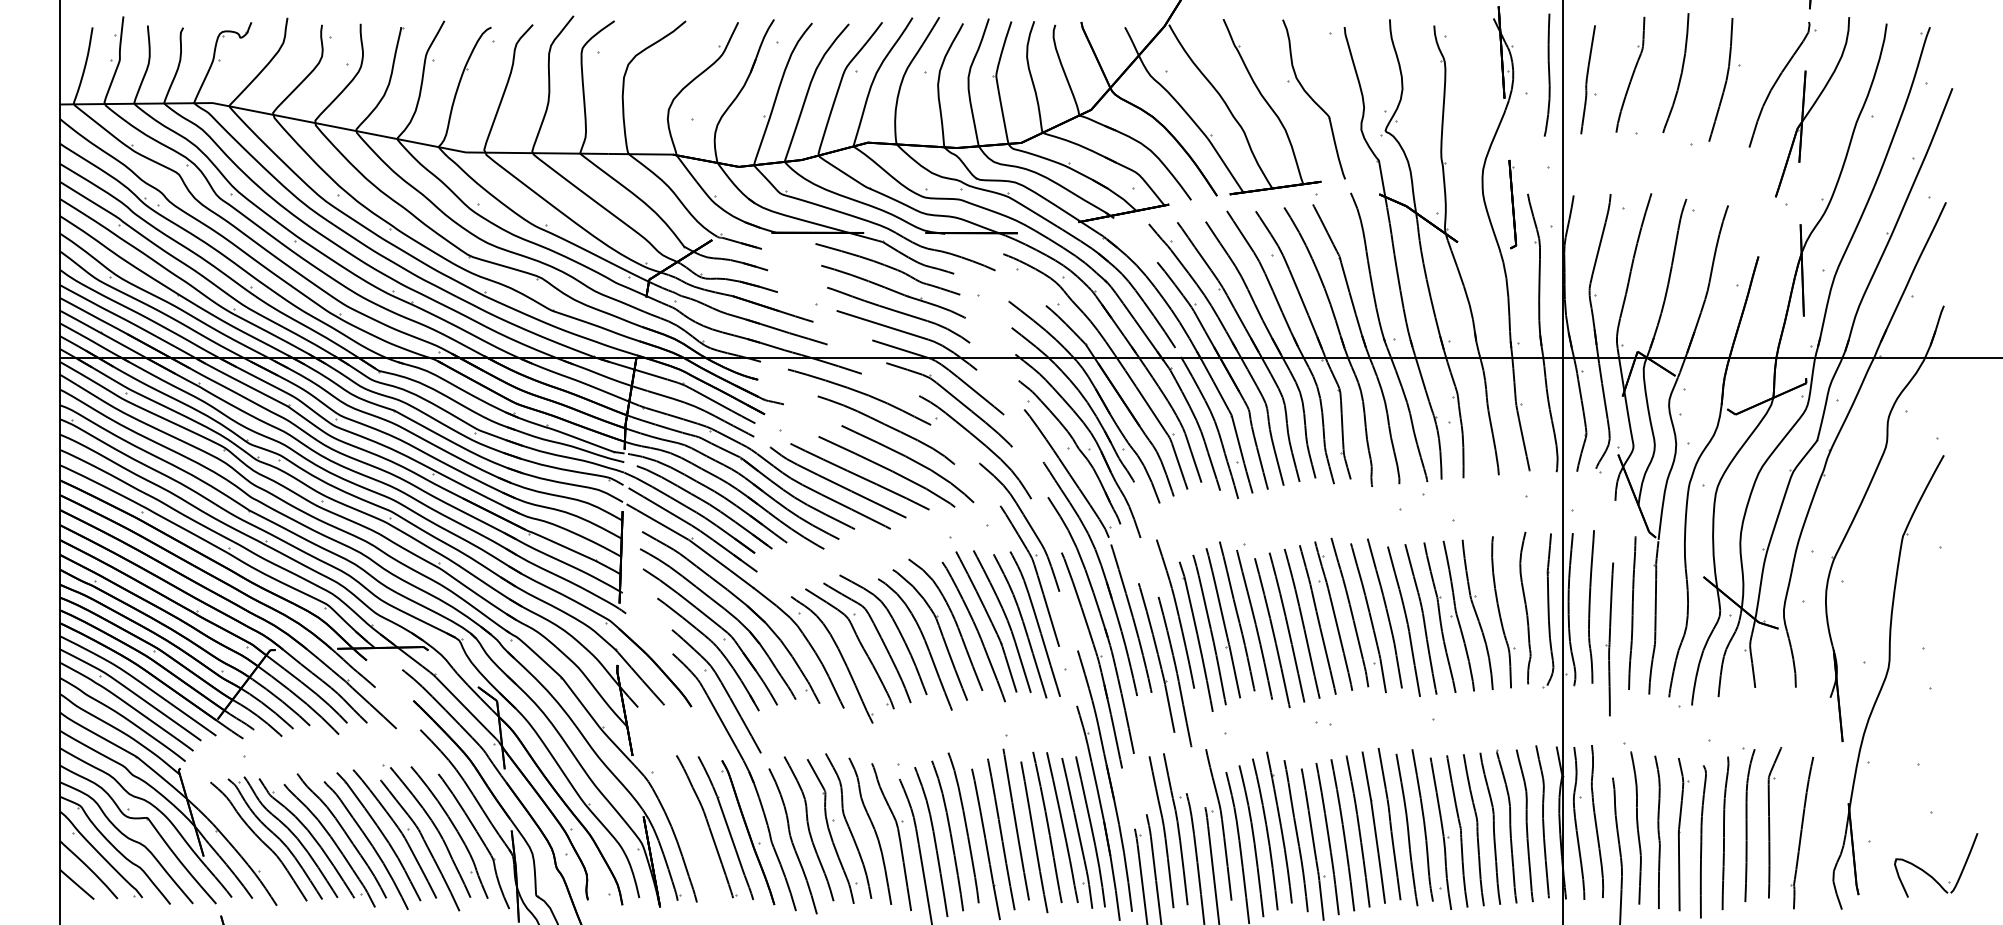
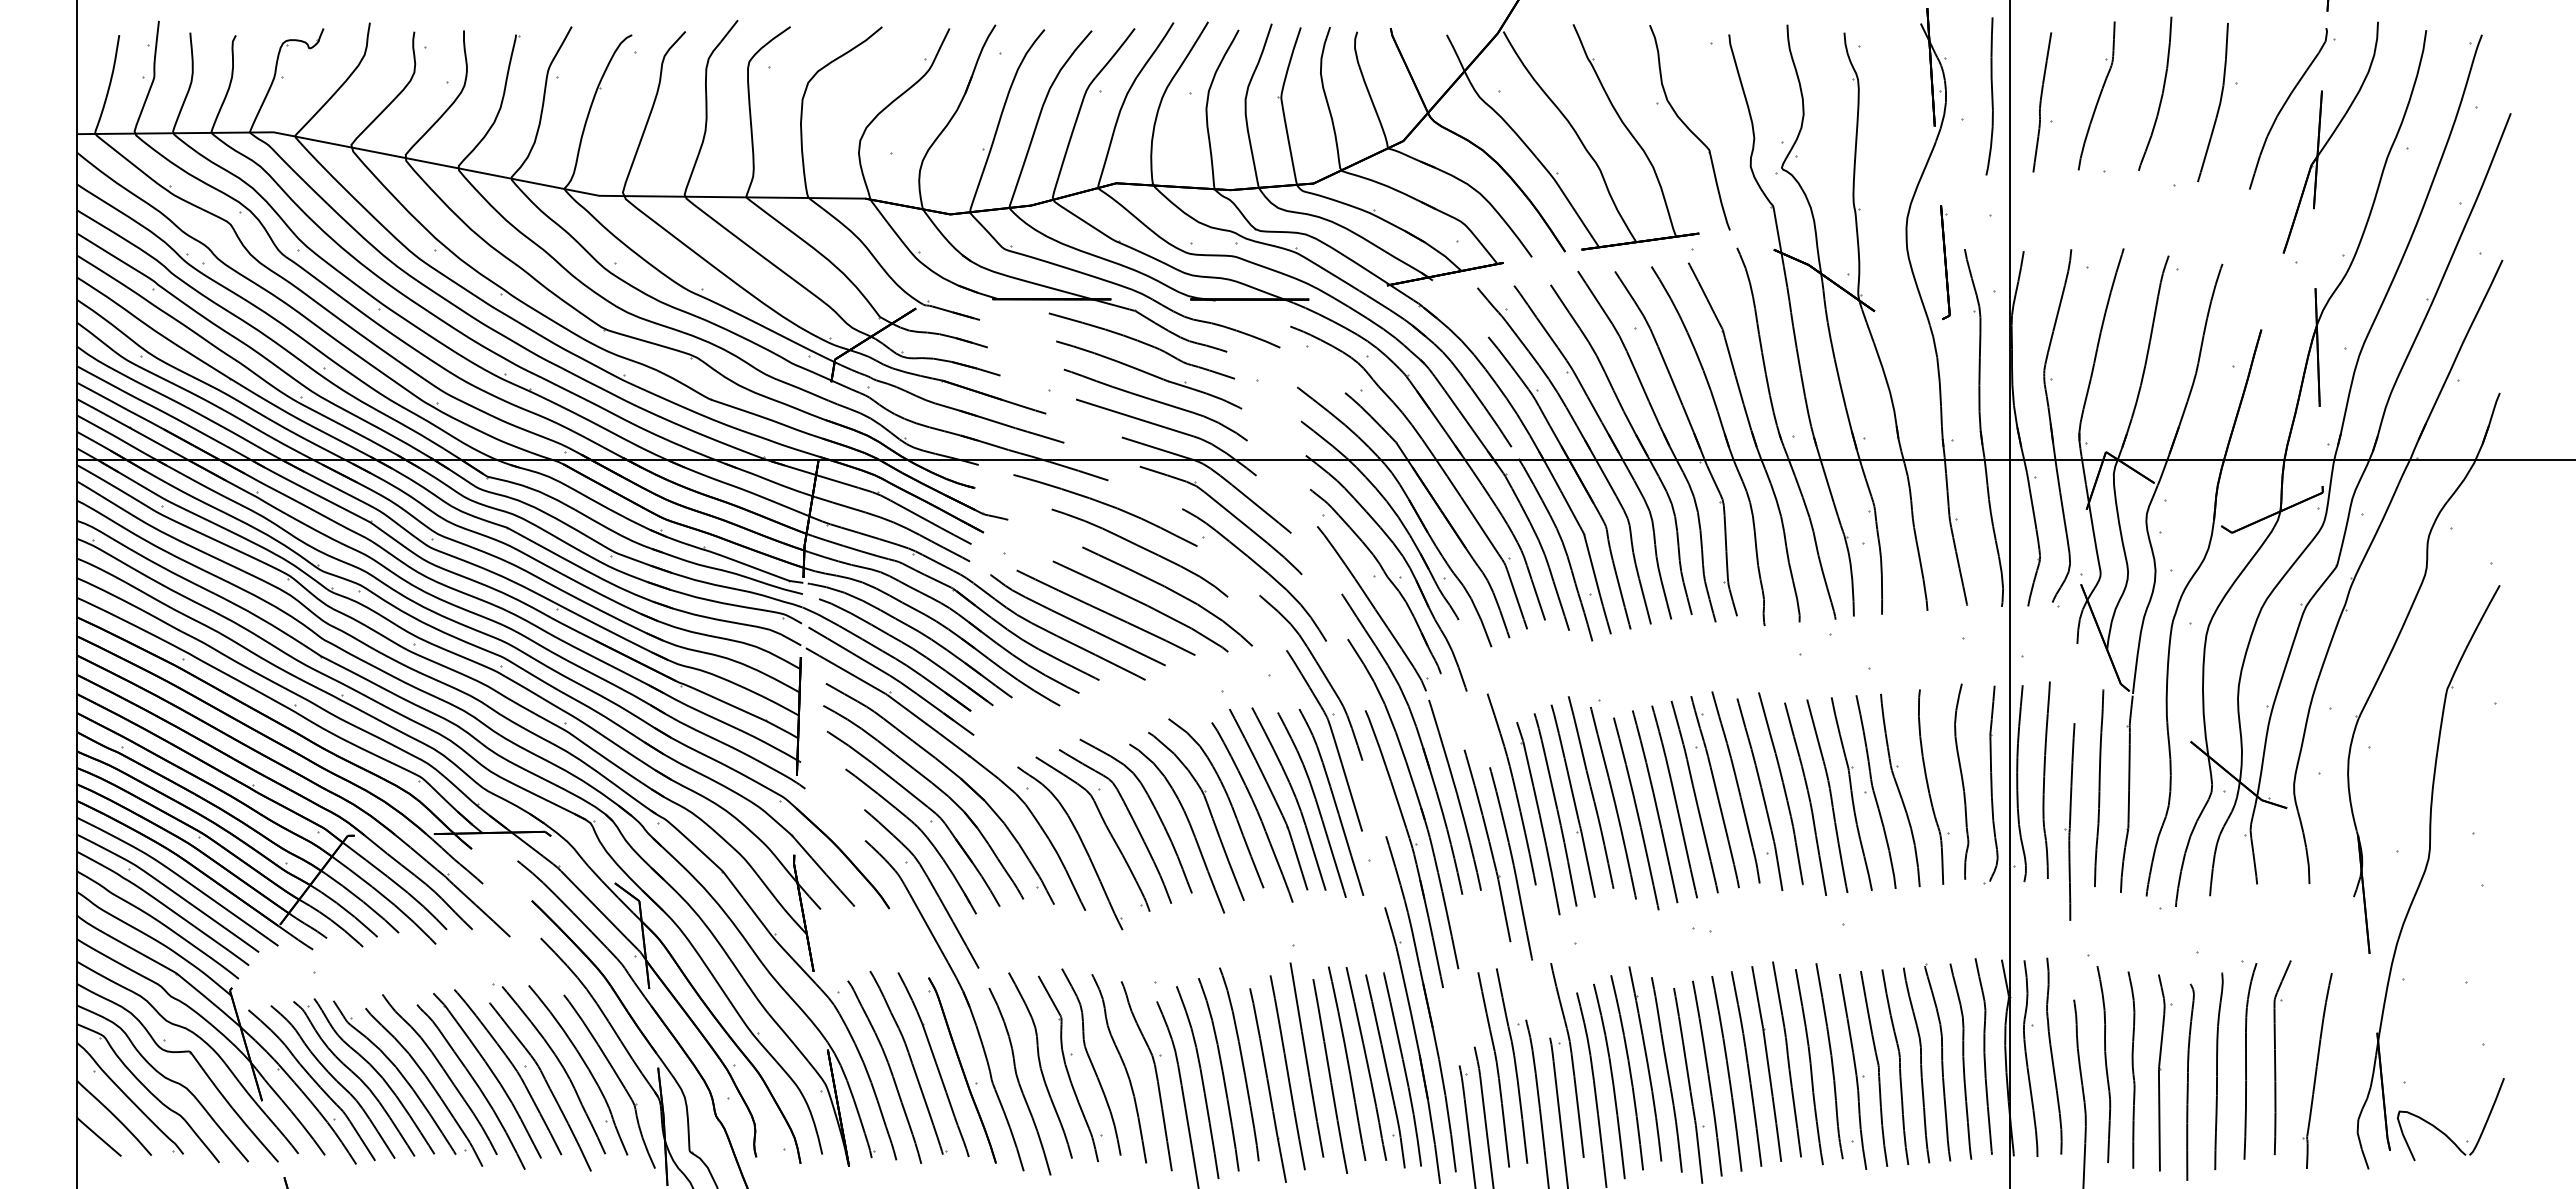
curve: (691, 832) -> (889, 1070), added
curve: (244, 842) -> (314, 1082), added
part: (1928, 873) -> (2440, 1129), moved

